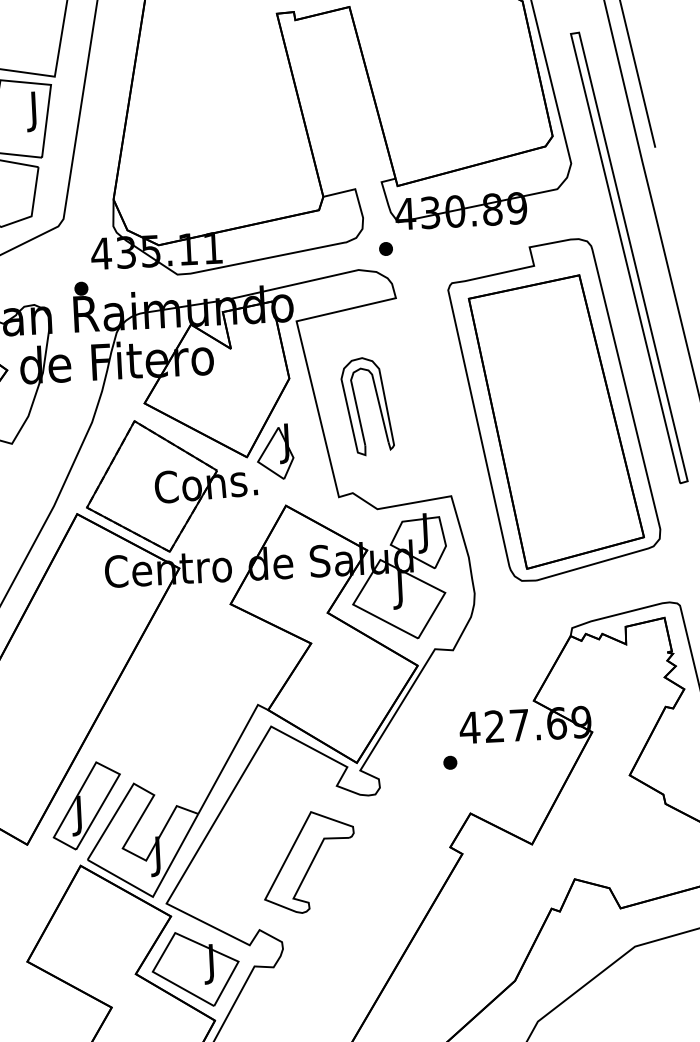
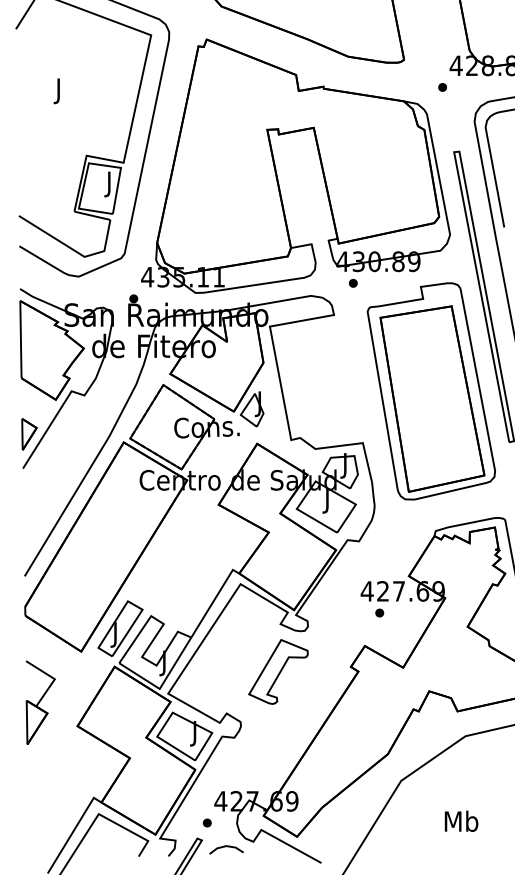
part: (384, 249) -> (352, 283), moved
part: (366, 407) -> (311, 383), removed
part: (449, 761) -> (379, 612), moved
part: (309, 861) -> (278, 671), moved

